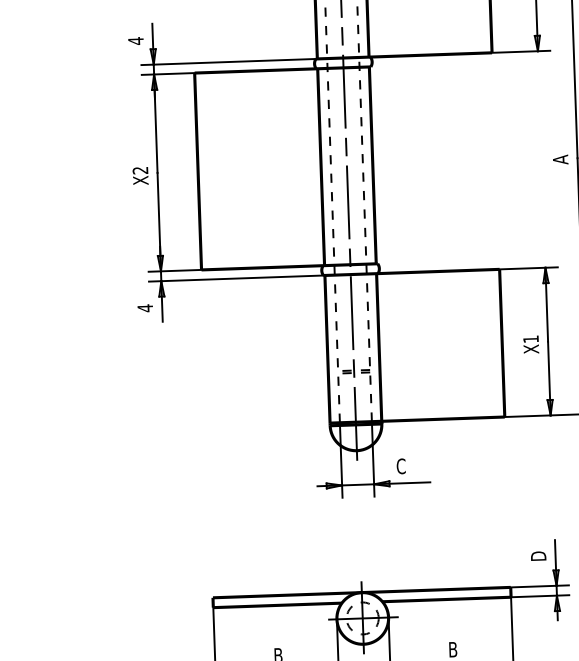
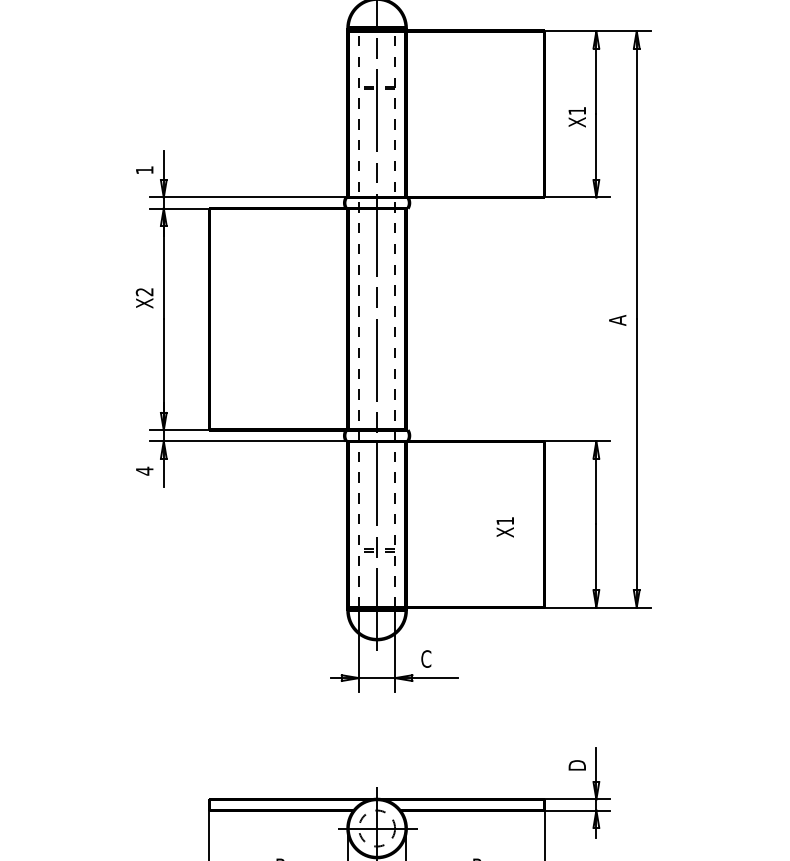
text: (135, 40) -> (144, 169), 4 -> 1
text: (140, 176) -> (144, 298), moved
text: (530, 344) -> (504, 527), moved

